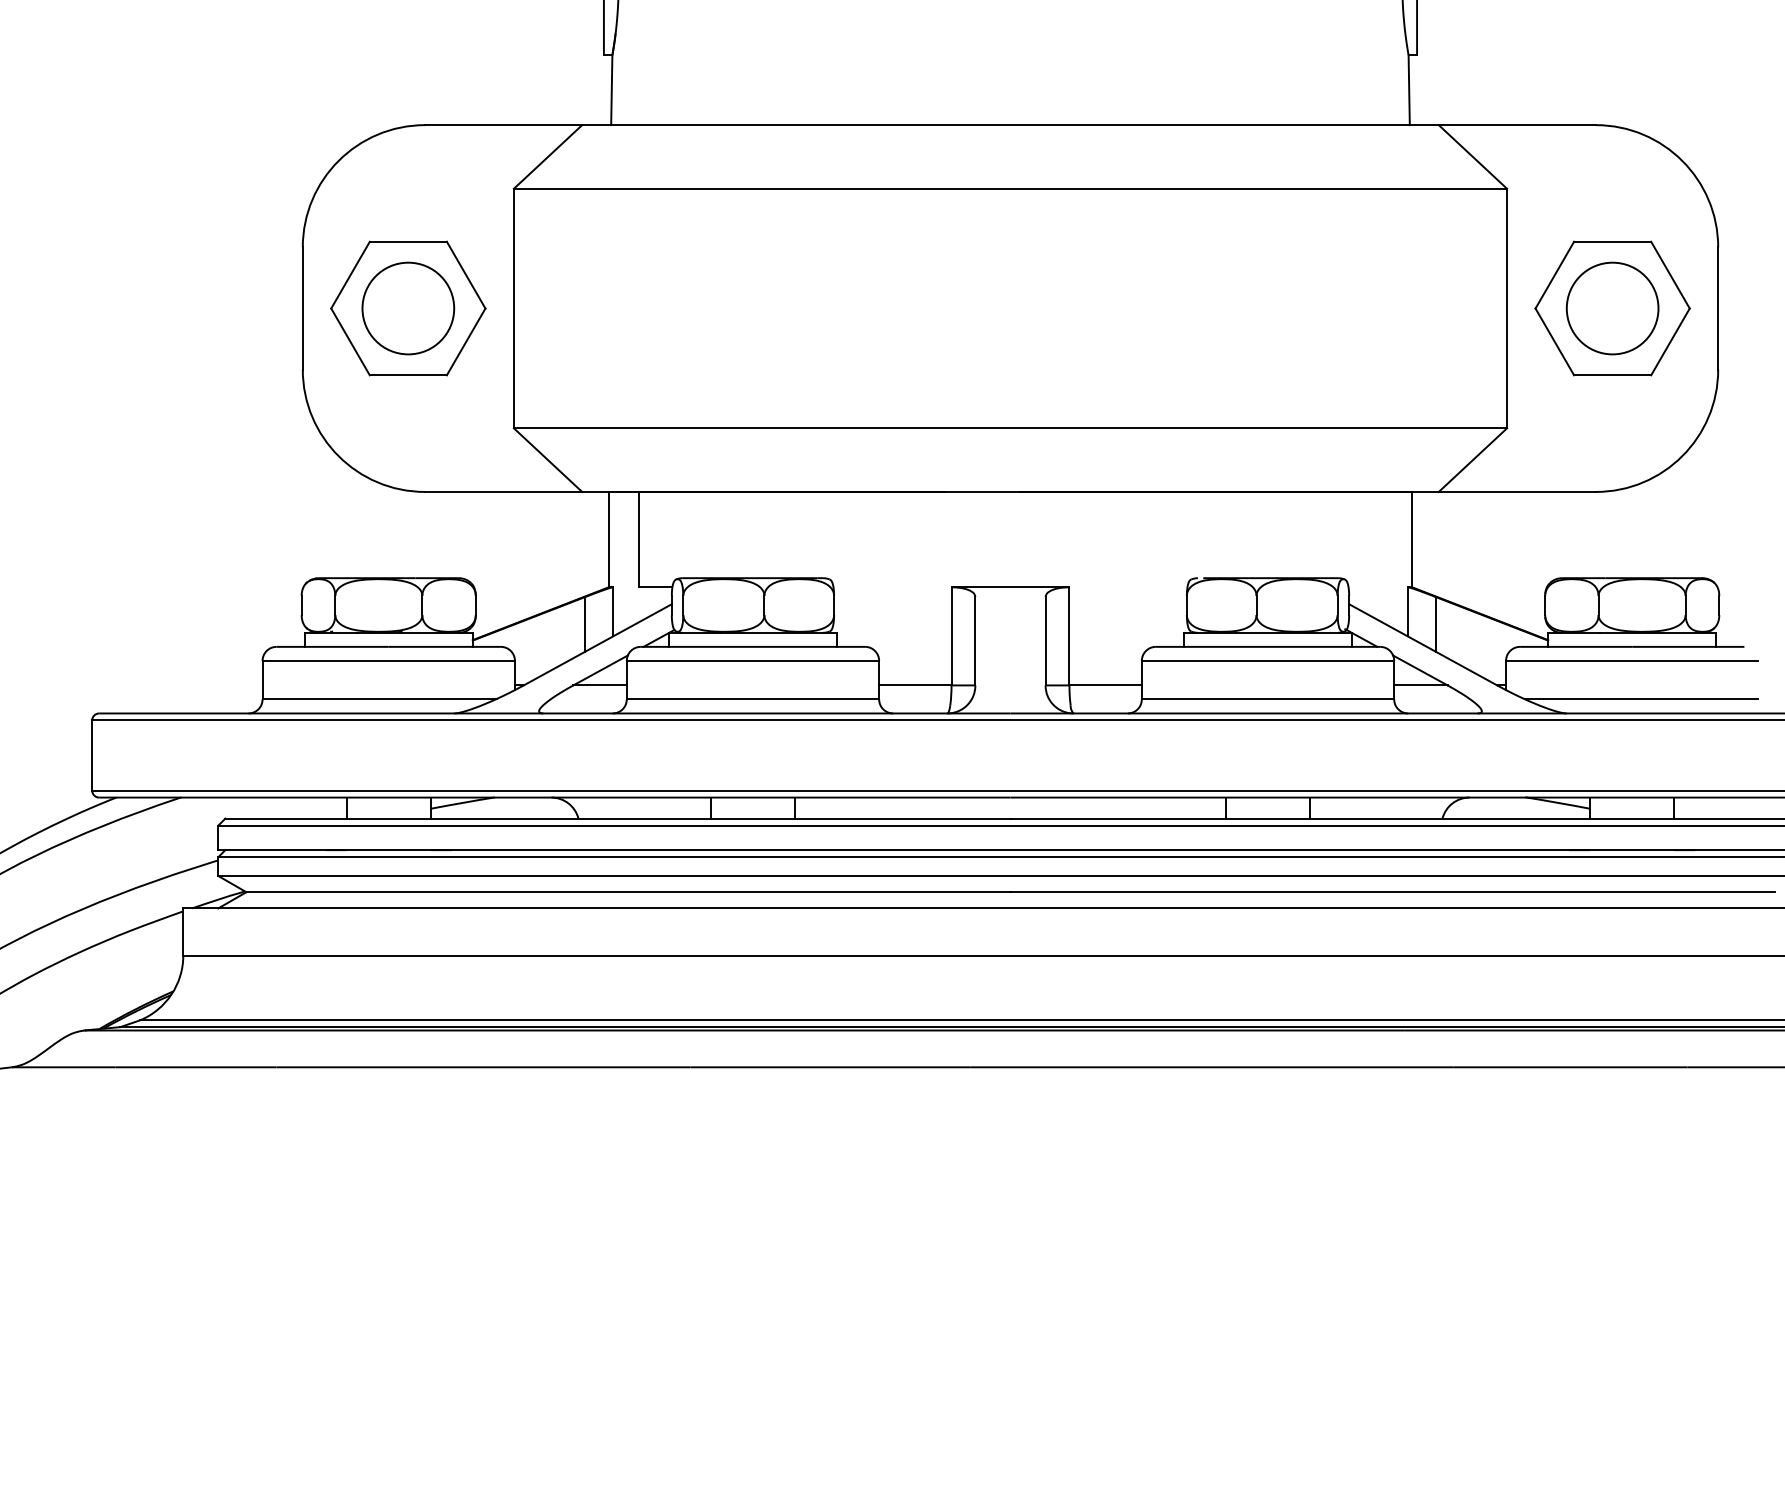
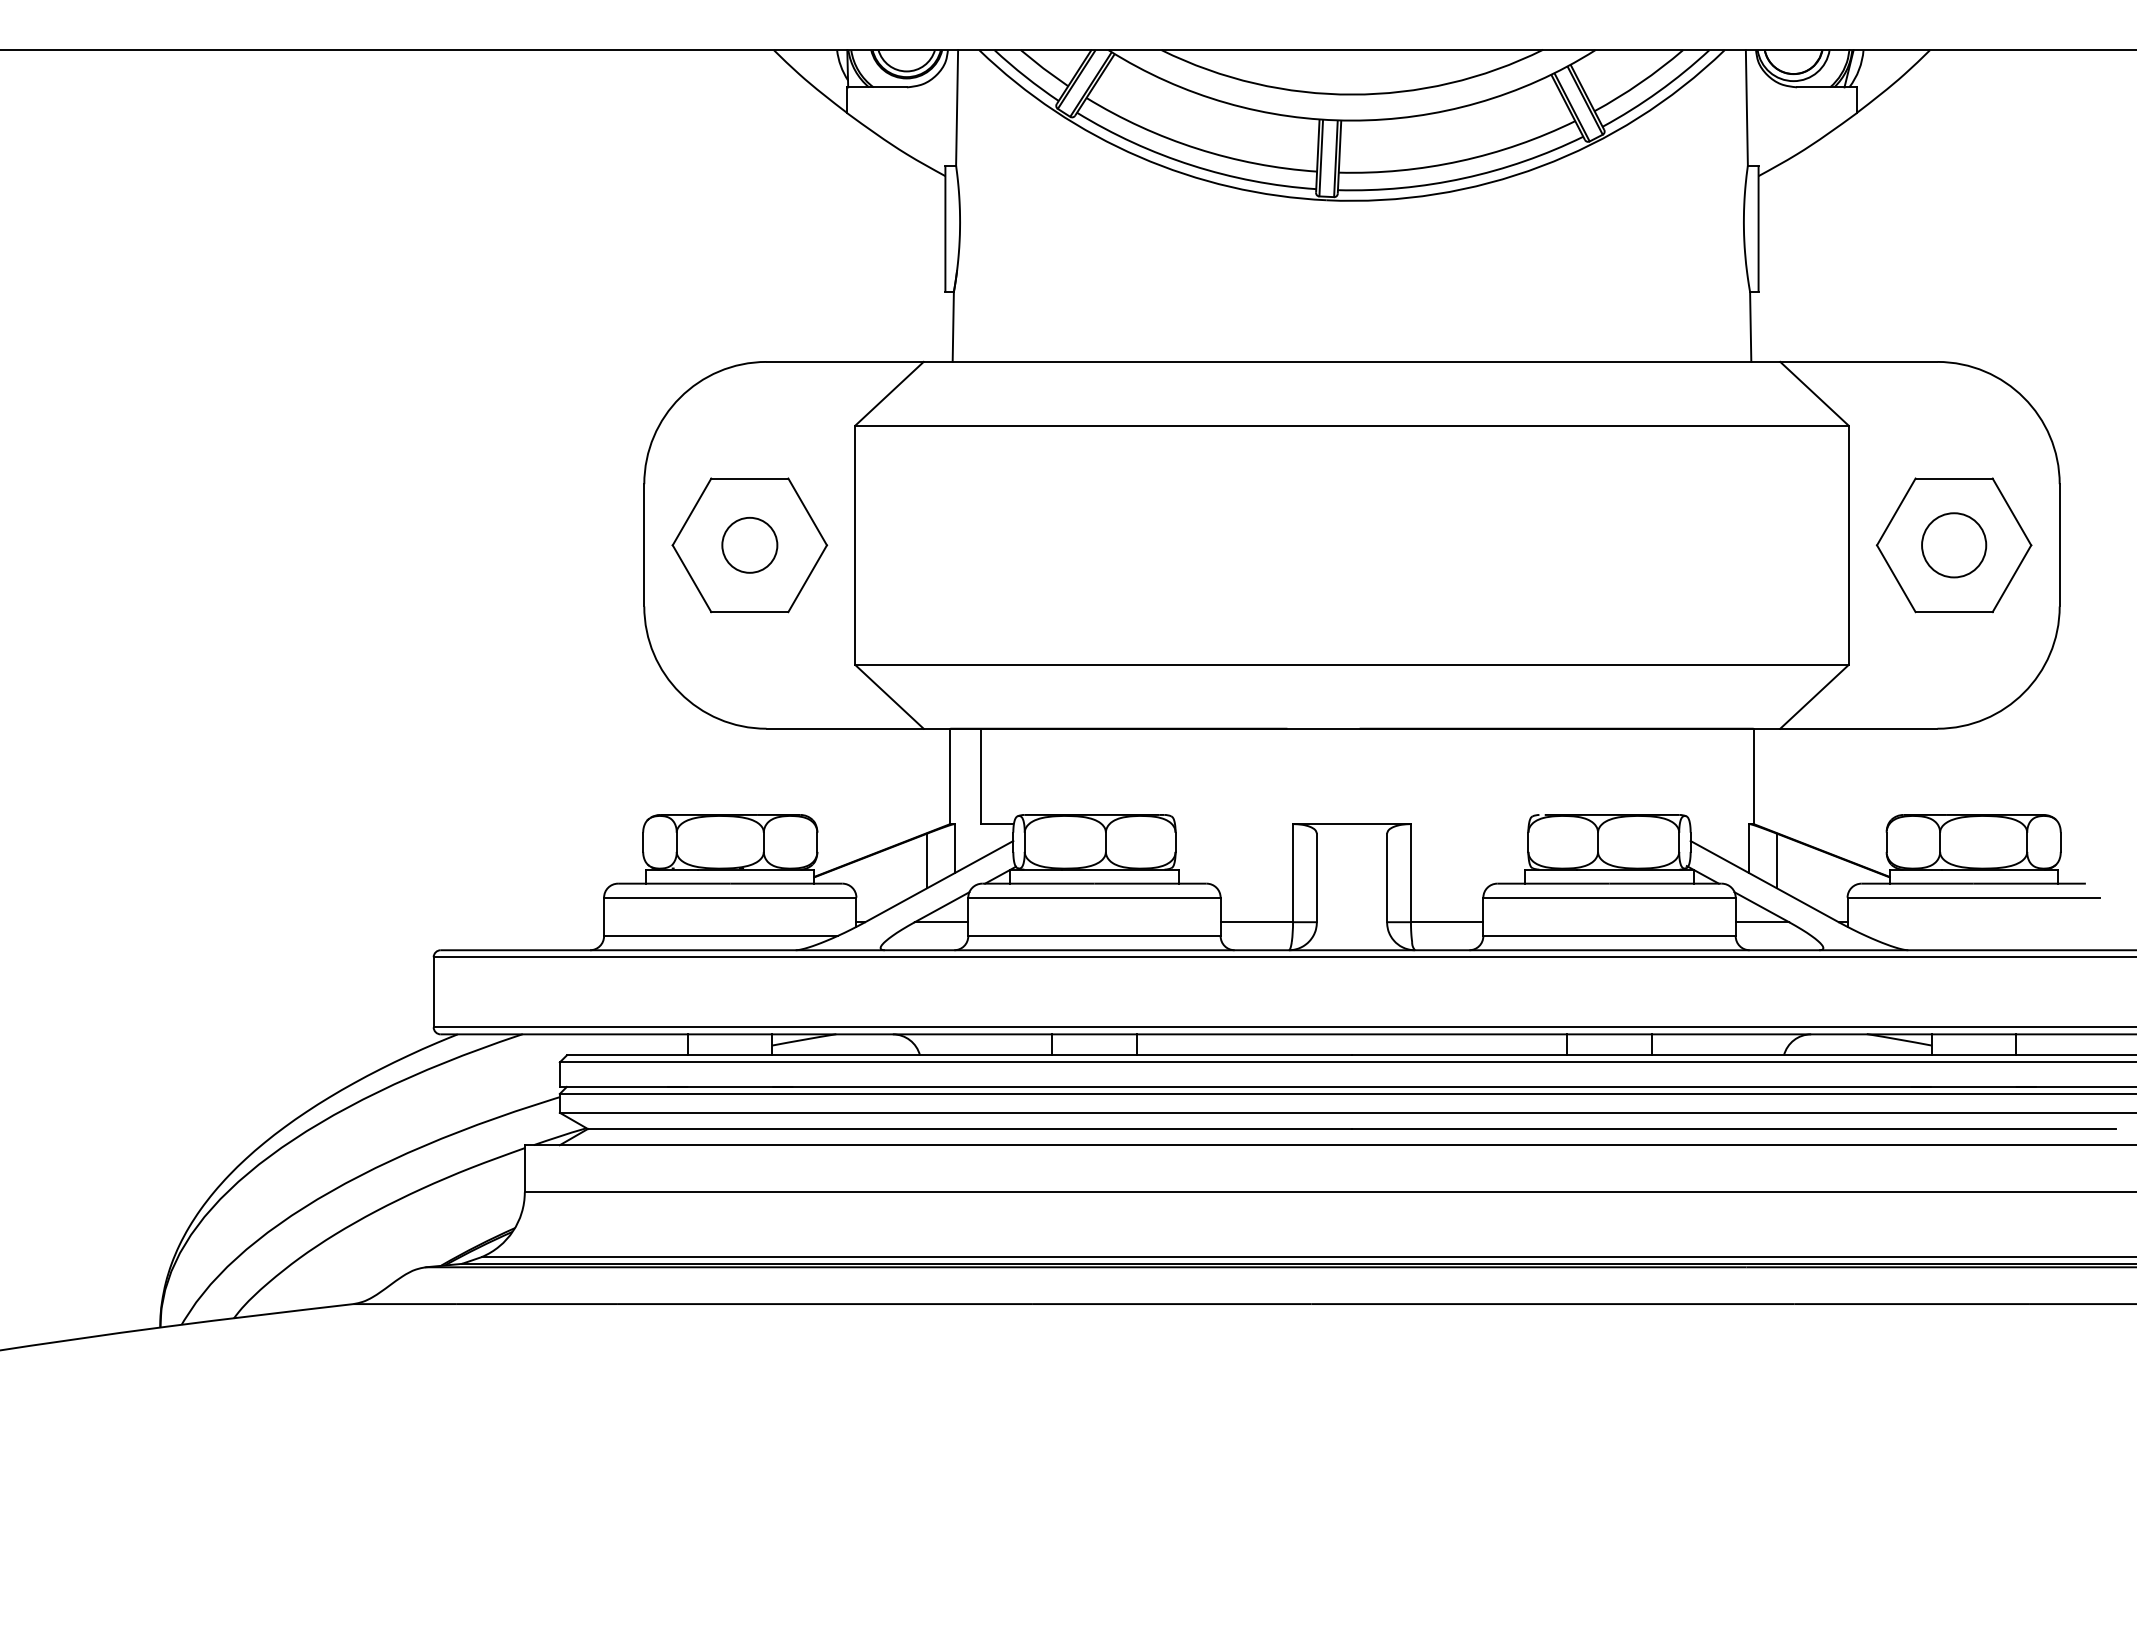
circle: (408, 308) -> (749, 545), size x0.6
circle: (1612, 308) -> (1953, 545), size x0.7
line: (1641, 699) -> (1982, 936), removed

